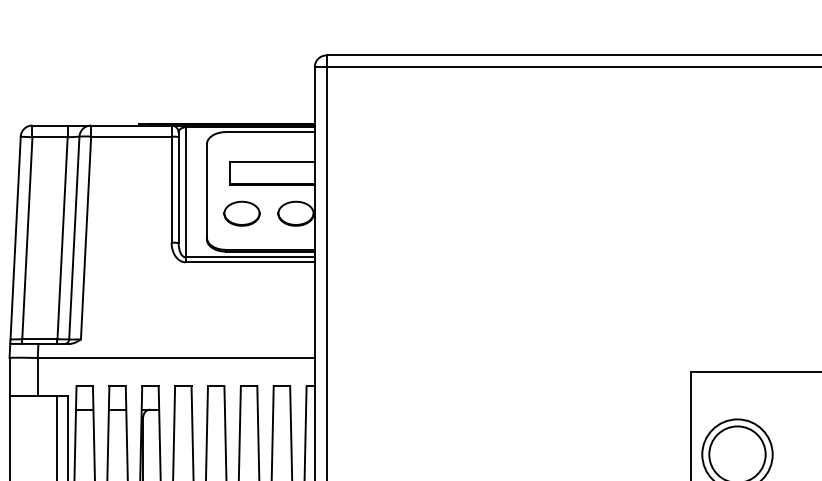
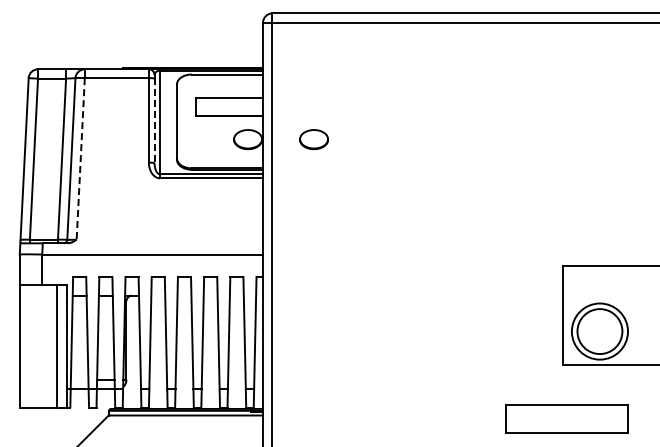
line: (178, 191) -> (154, 121), solid -> dashed
part: (241, 213) -> (313, 139), moved
line: (85, 237) -> (80, 158), solid -> dashed

